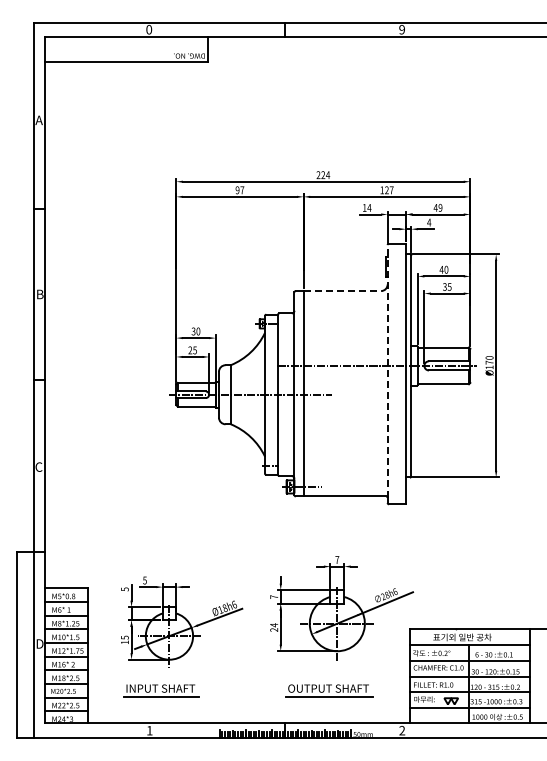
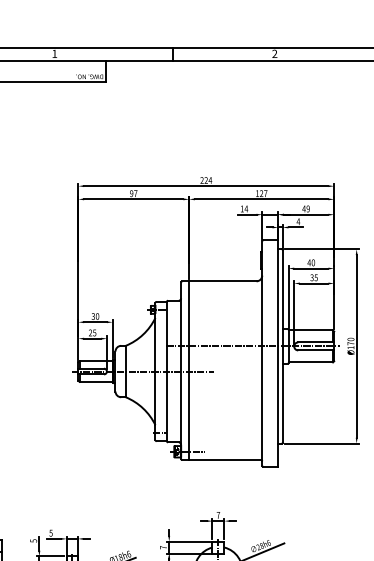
text: (149, 29) -> (55, 53), 0 -> 1
text: (401, 29) -> (274, 53), 9 -> 2
line: (342, 291) -> (222, 281), dashed -> solid
line: (387, 370) -> (262, 350), dashed -> solid

